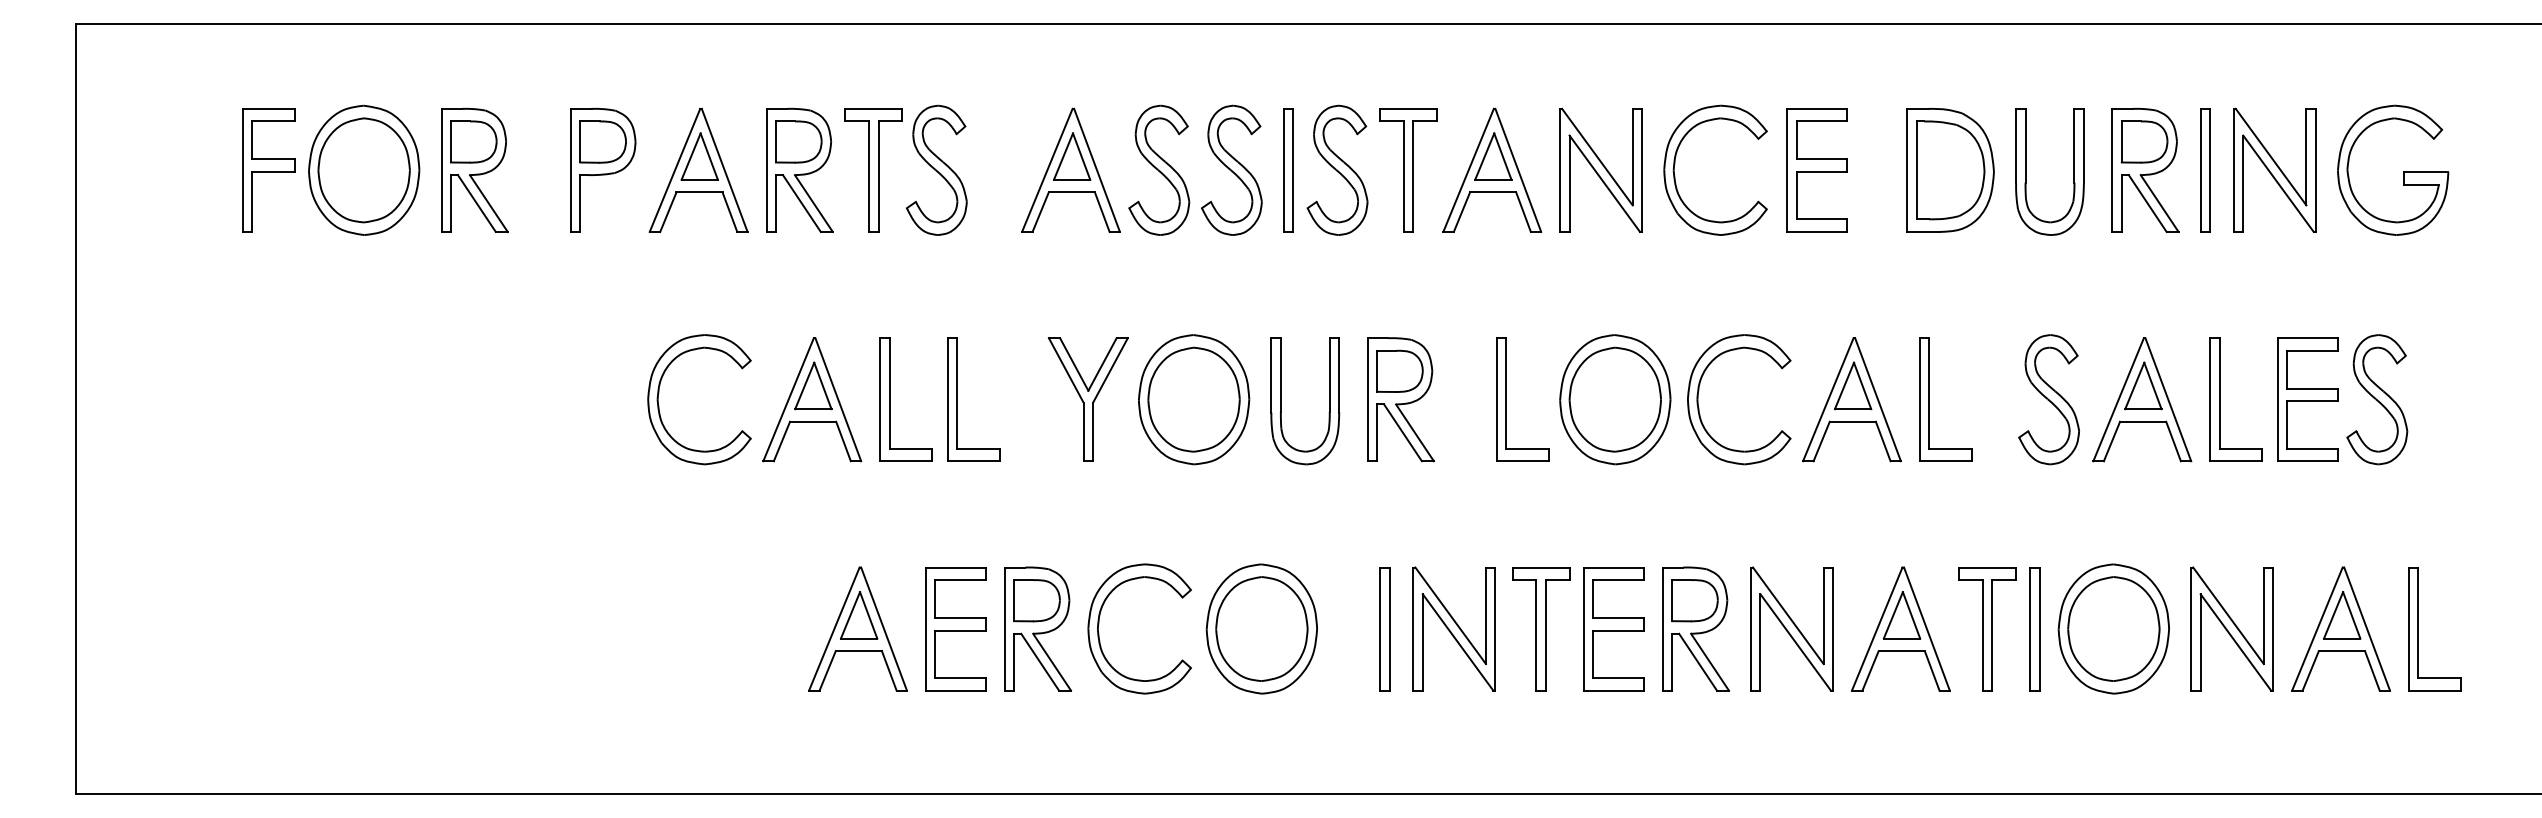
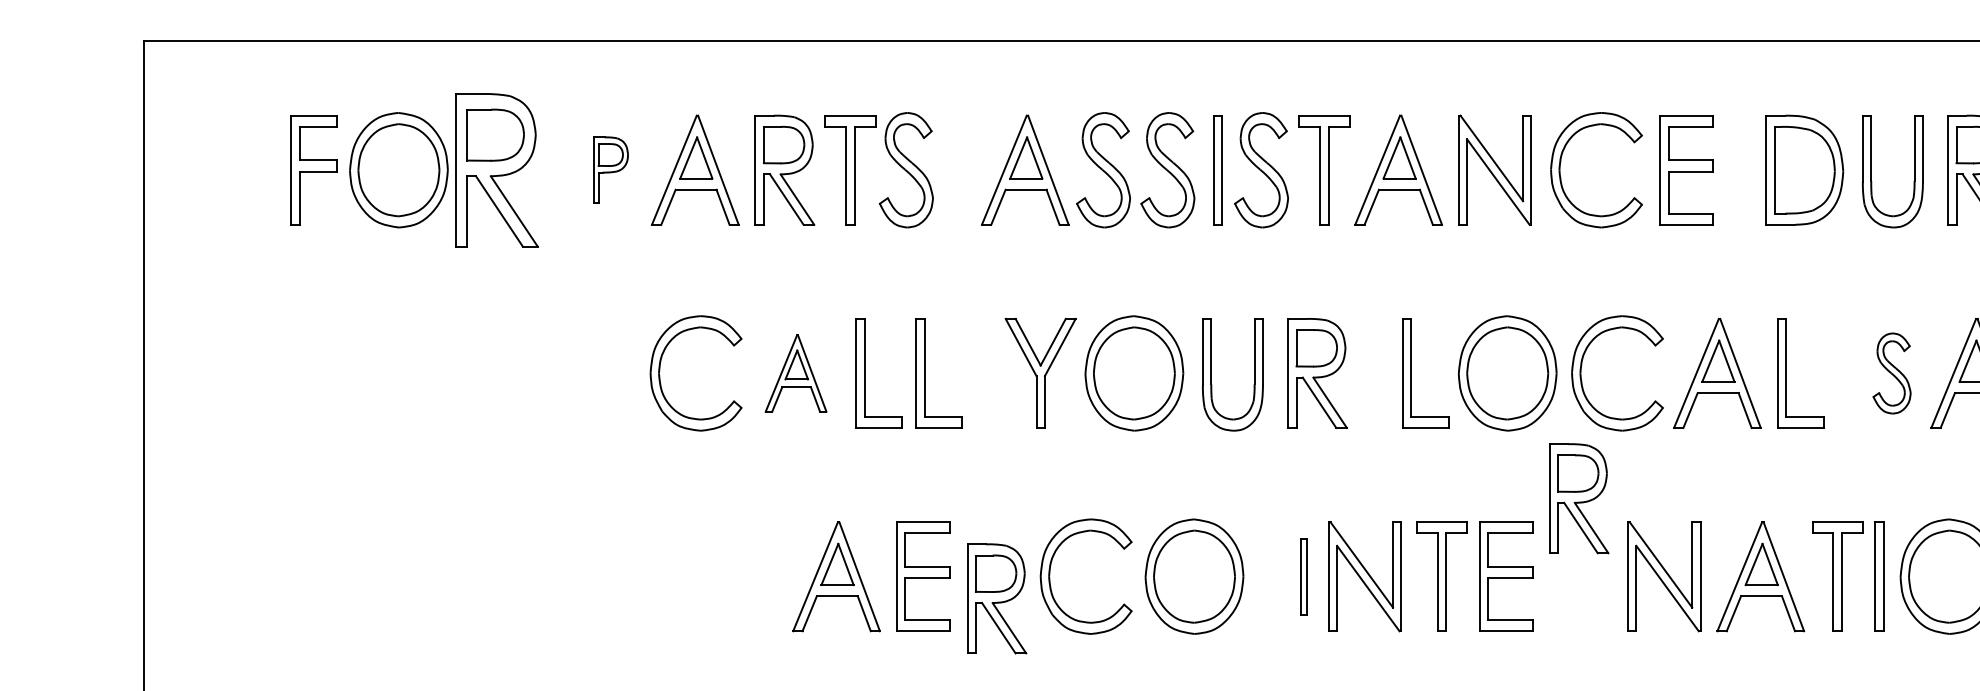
part: (474, 169) -> (496, 169), size x1.4
part: (603, 169) -> (611, 169), size x0.6
part: (812, 399) -> (796, 373), size x0.7
part: (2048, 399) -> (1891, 373), size x0.7
part: (1038, 628) -> (997, 598), moved
part: (1695, 628) -> (1578, 498), moved
part: (1384, 629) -> (1303, 577), size x0.7

